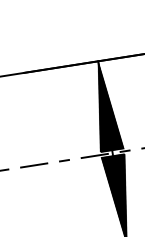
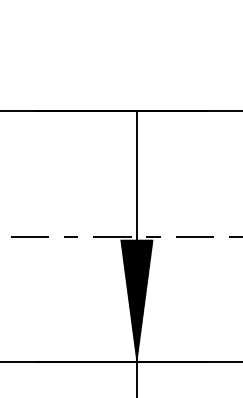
hatch: (105, 106) -> (136, 172), removed

